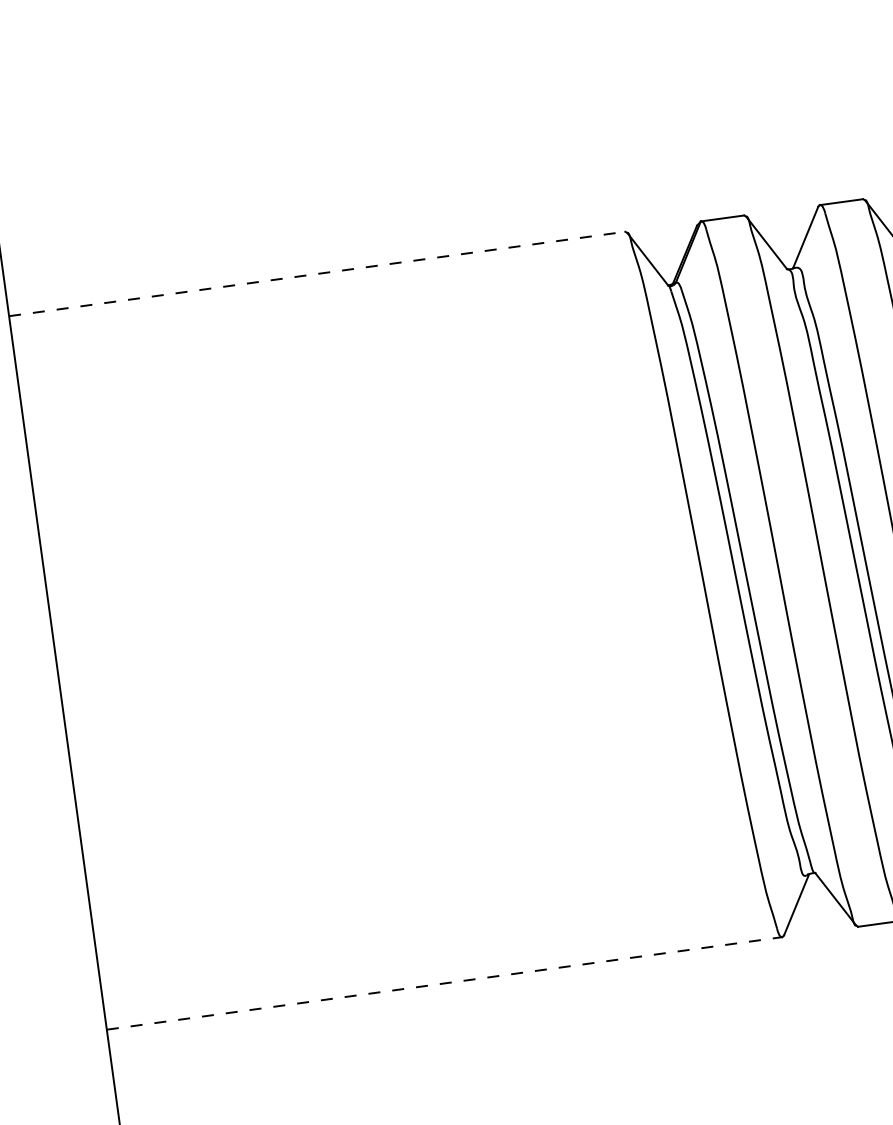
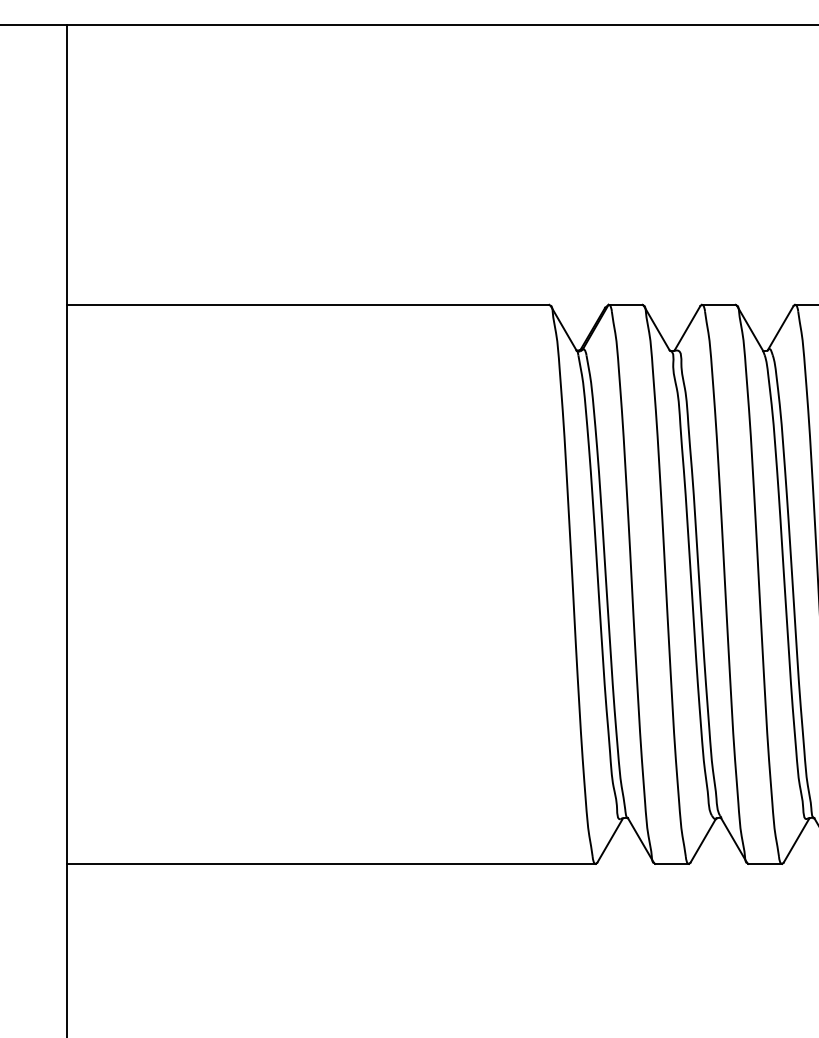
line: (317, 273) -> (308, 304), dashed -> solid
line: (444, 982) -> (331, 863), dashed -> solid

